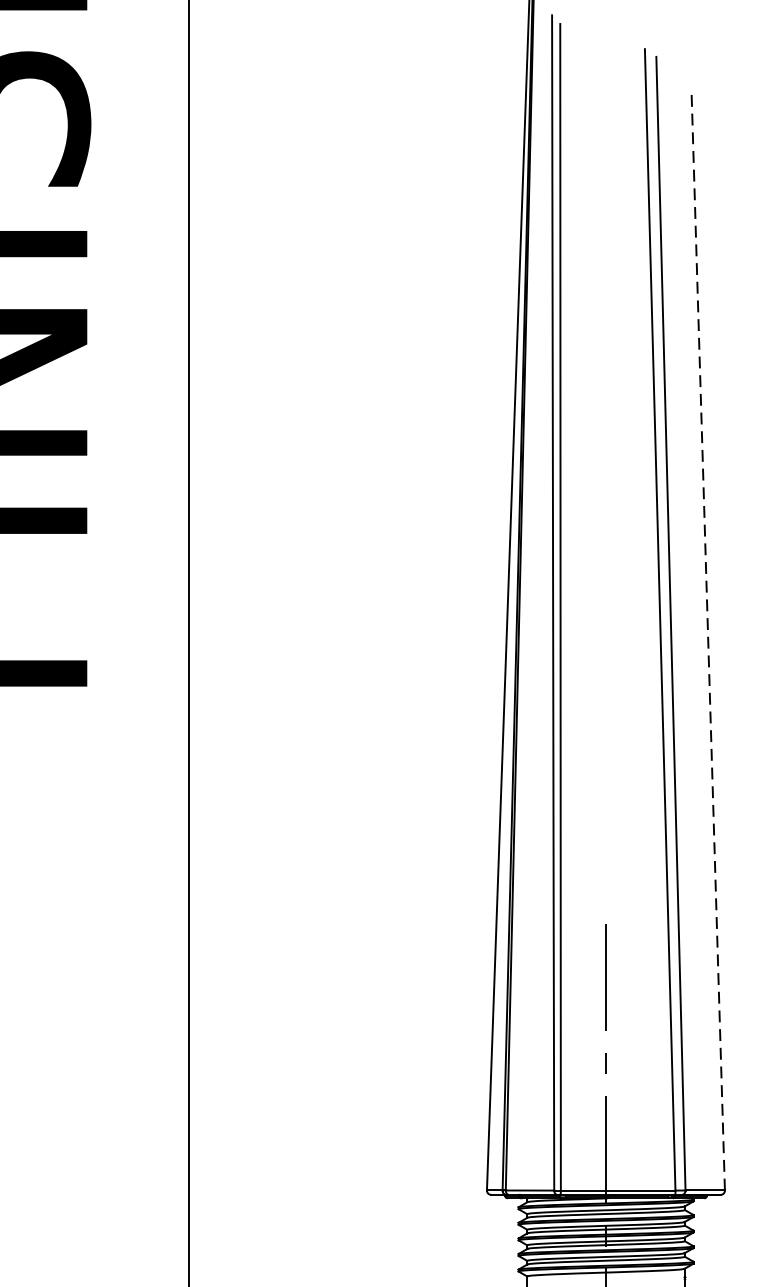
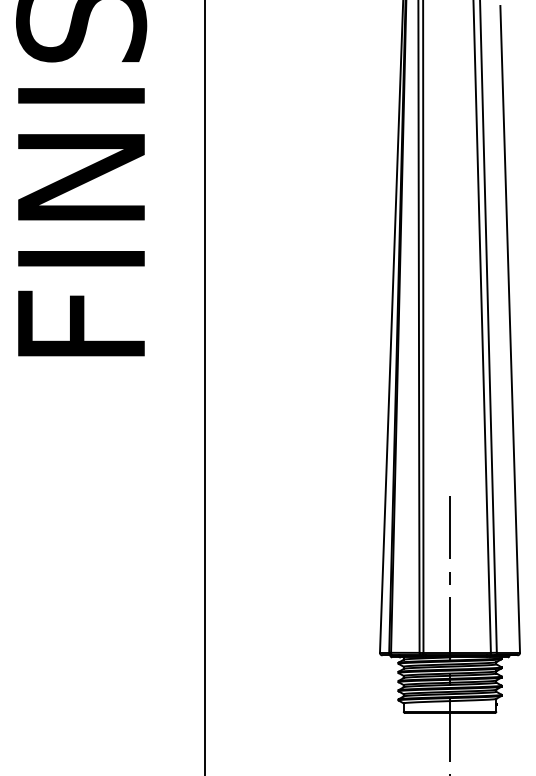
line: (708, 641) -> (510, 329), dashed -> solid

